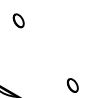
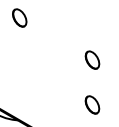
part: (72, 51) -> (91, 59), added

